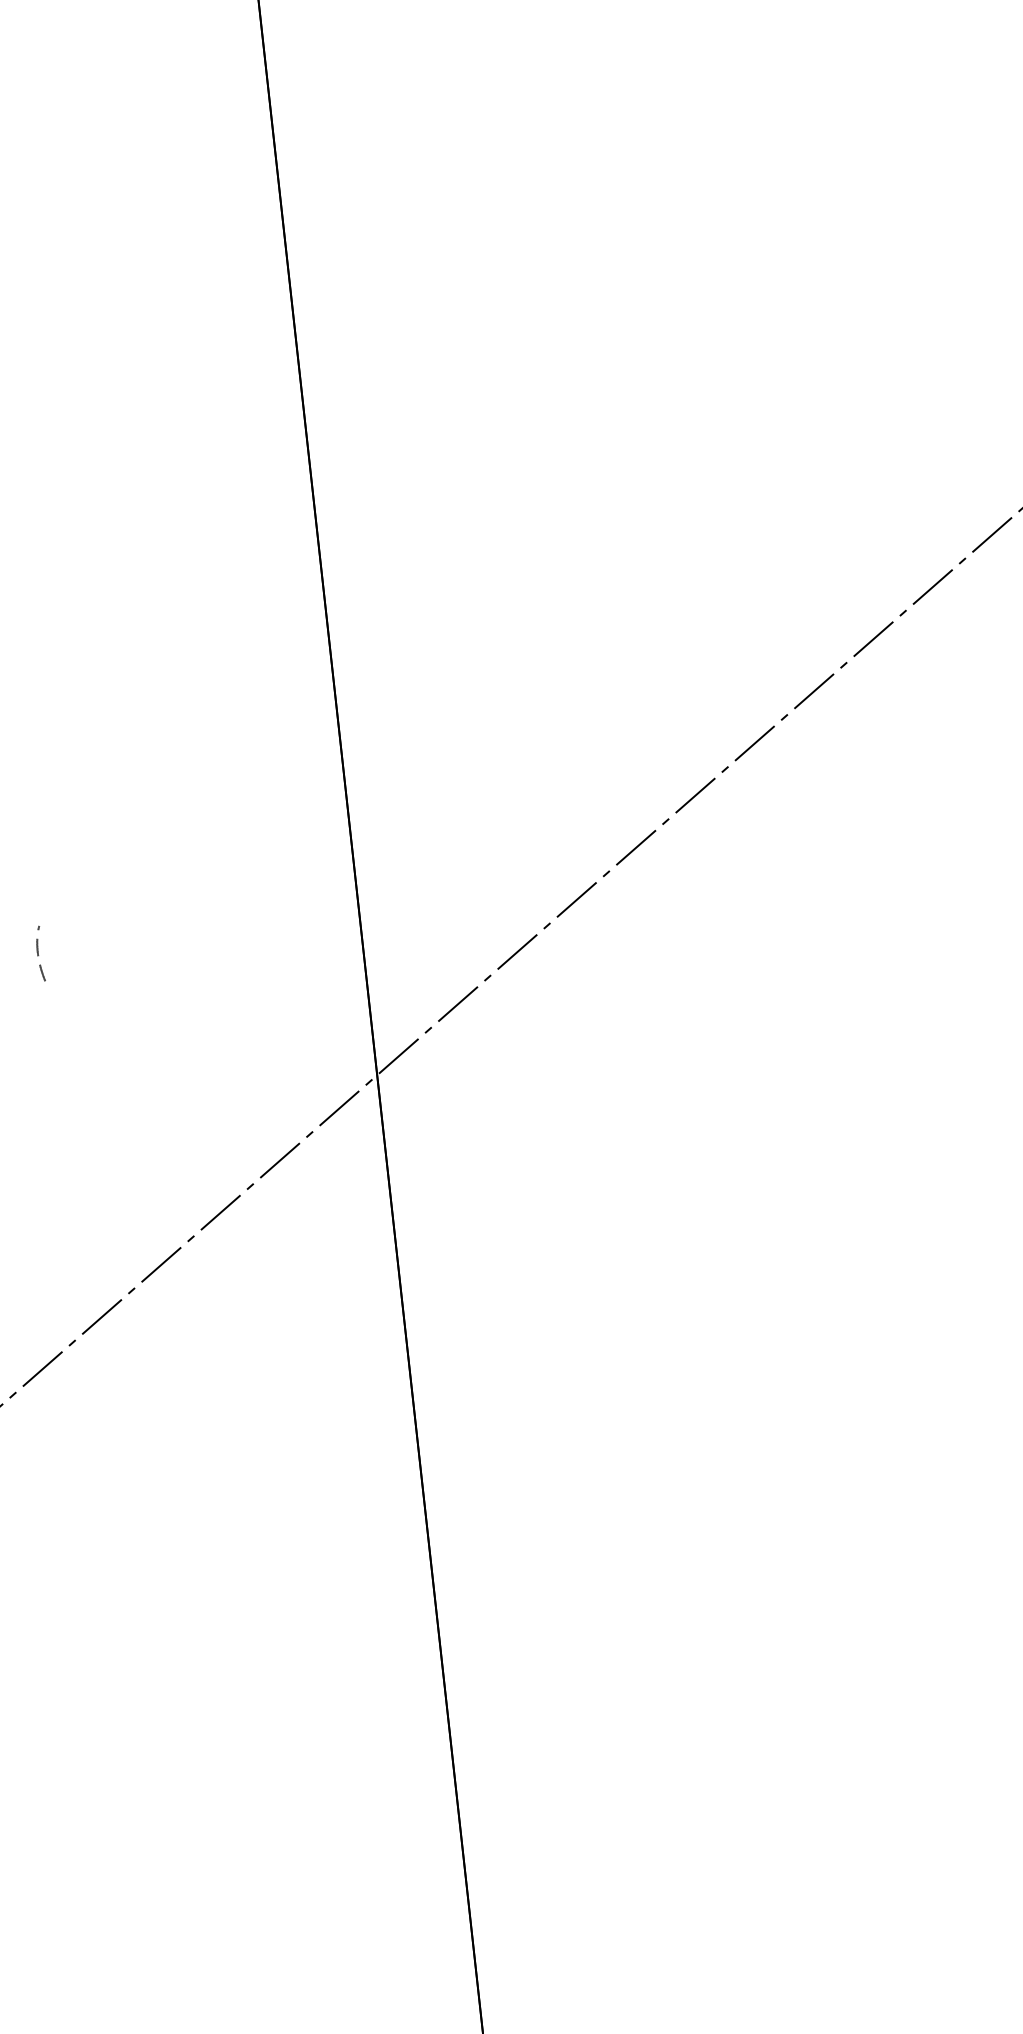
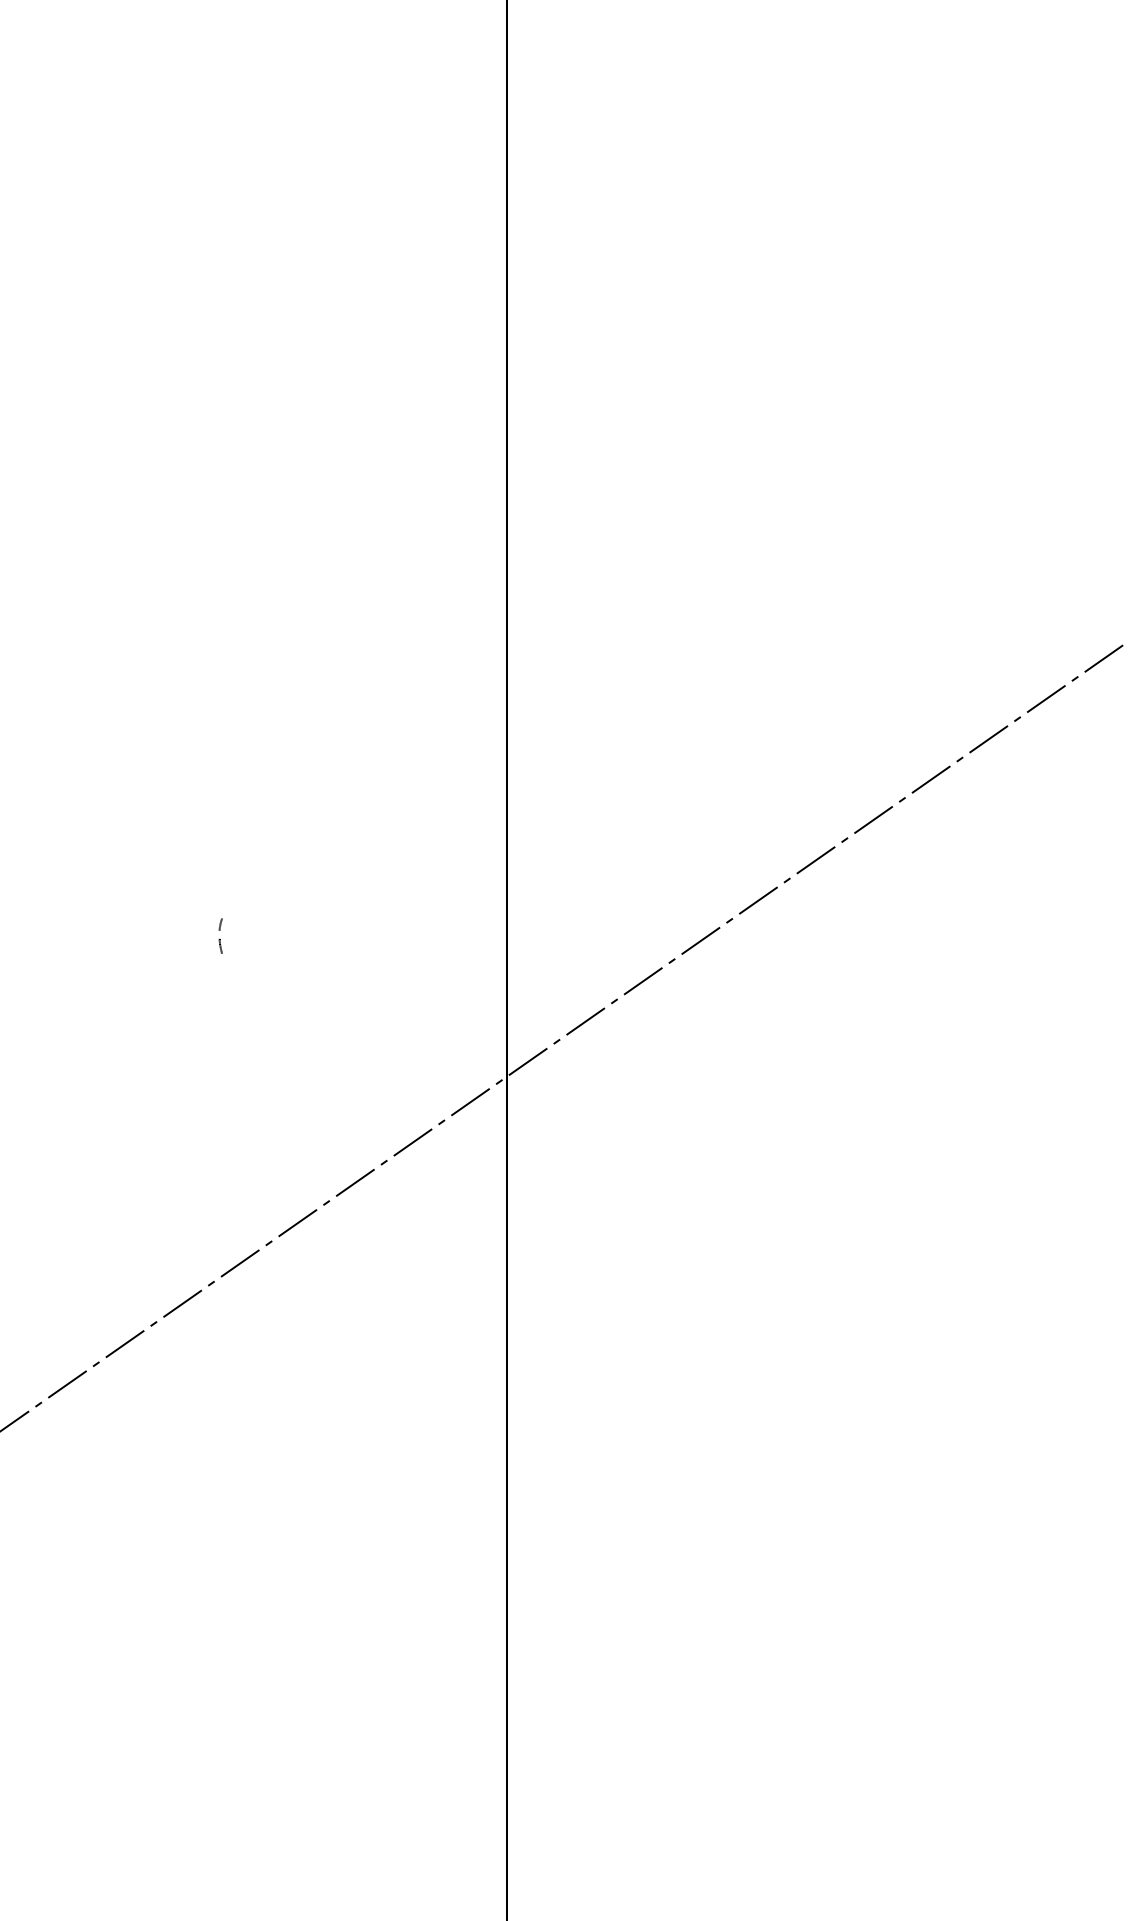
part: (39, 953) -> (220, 935), size x0.71

